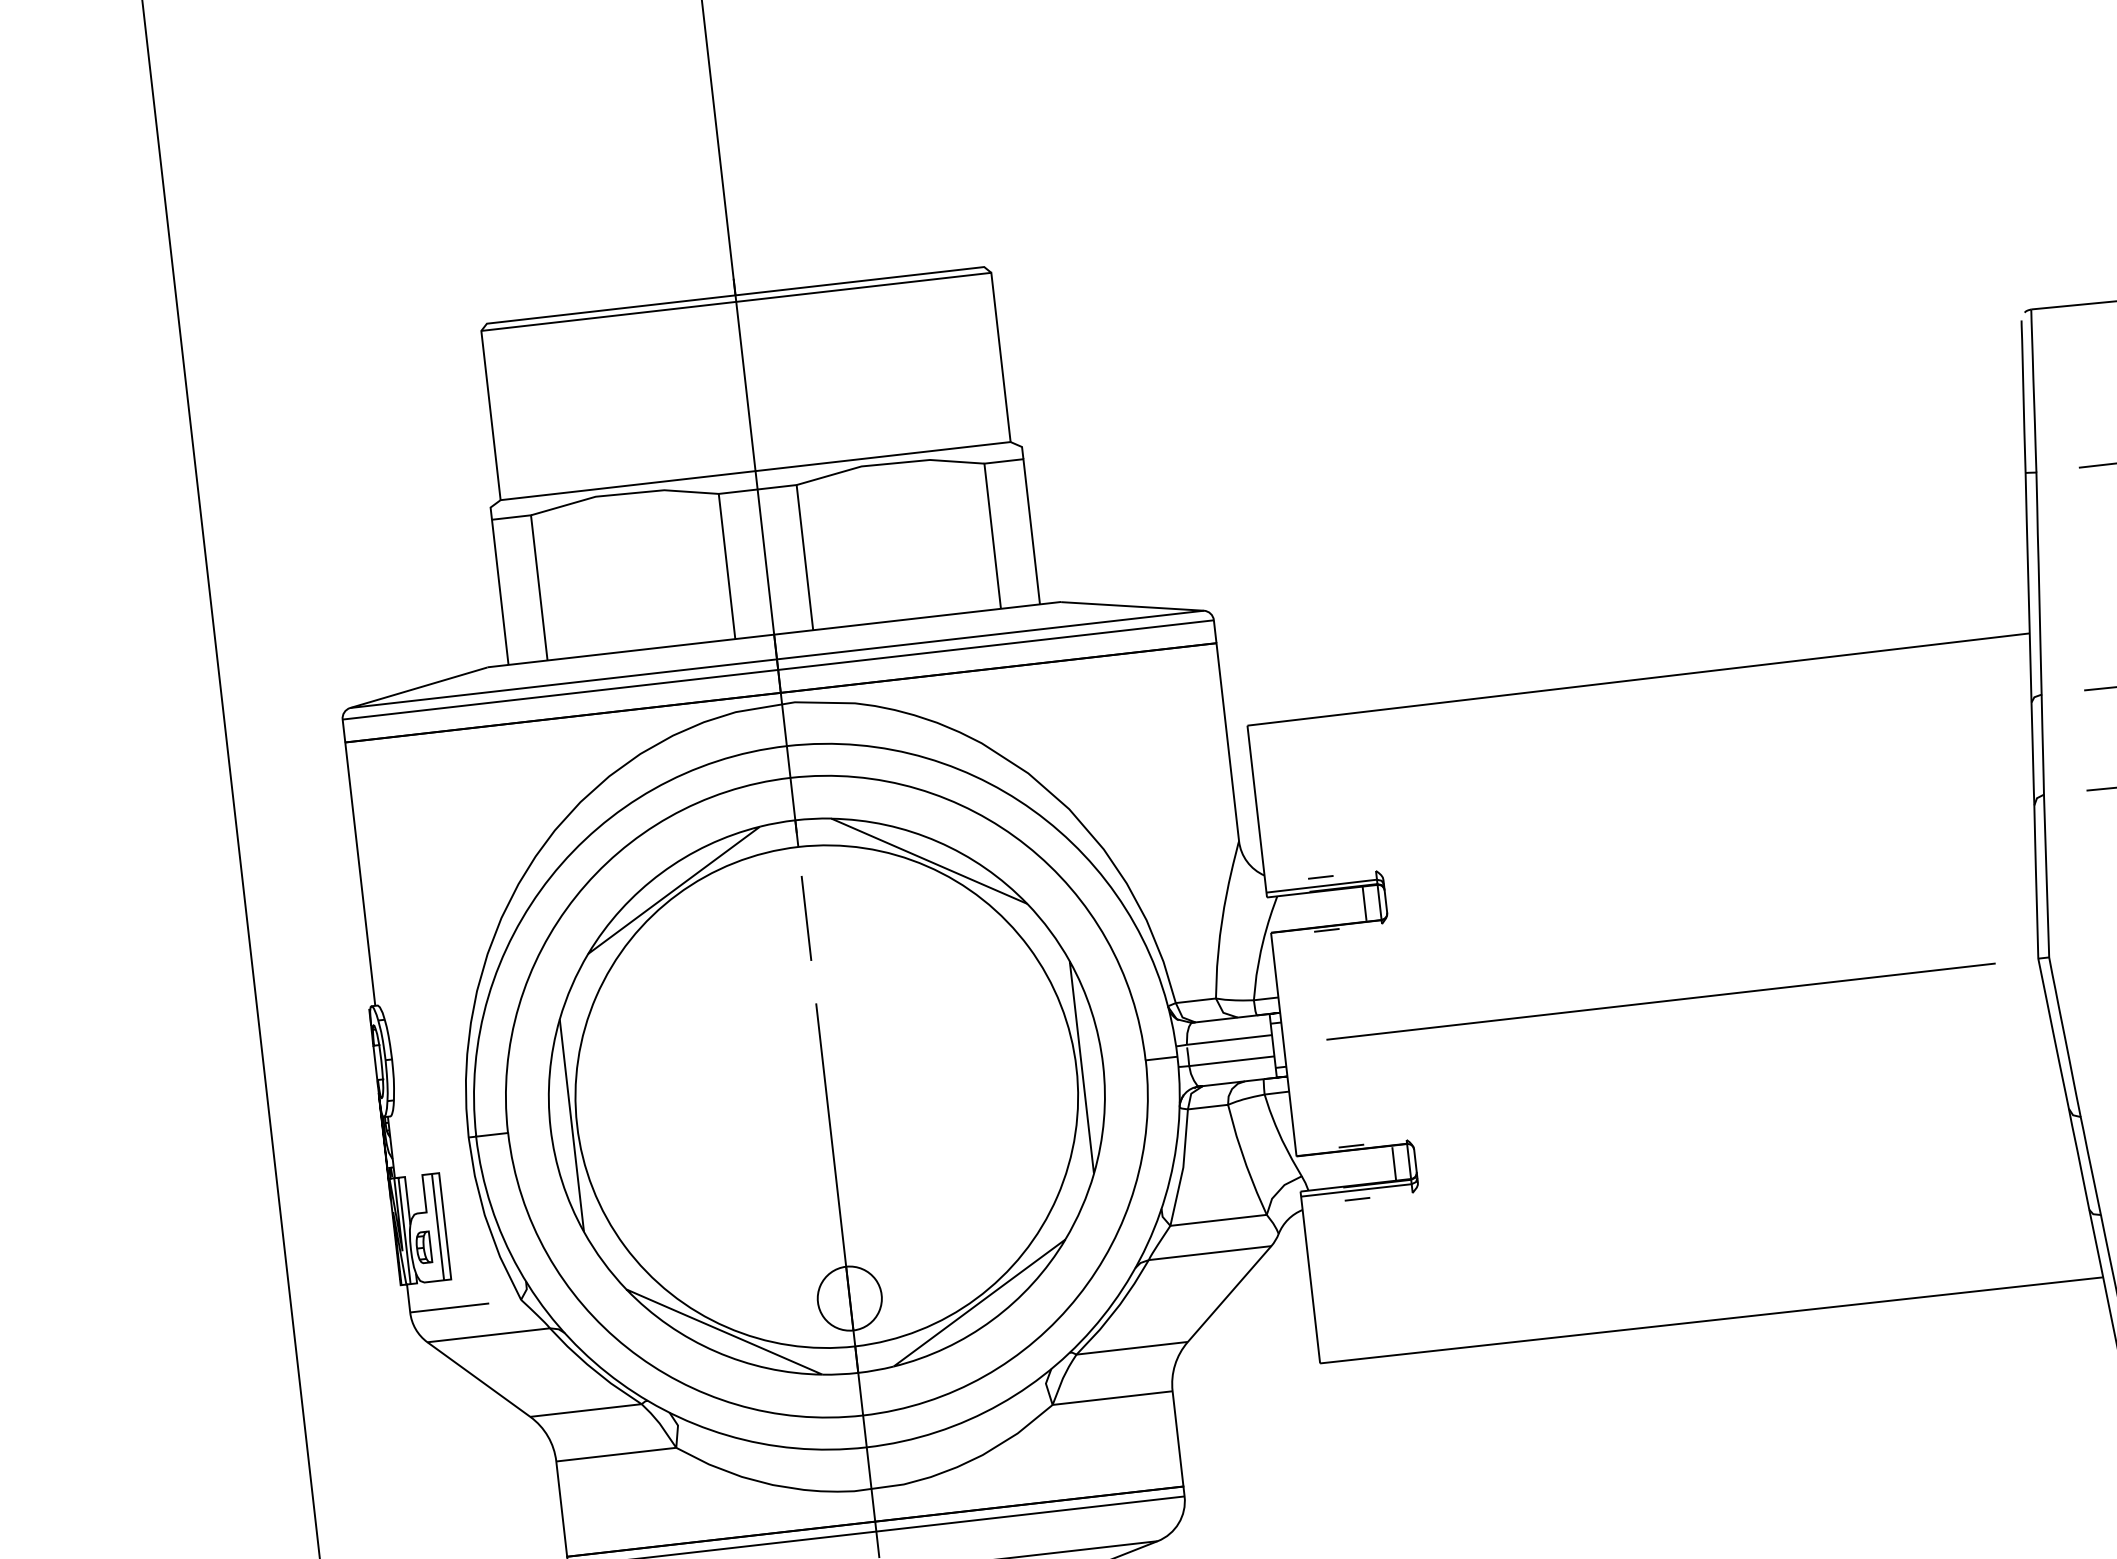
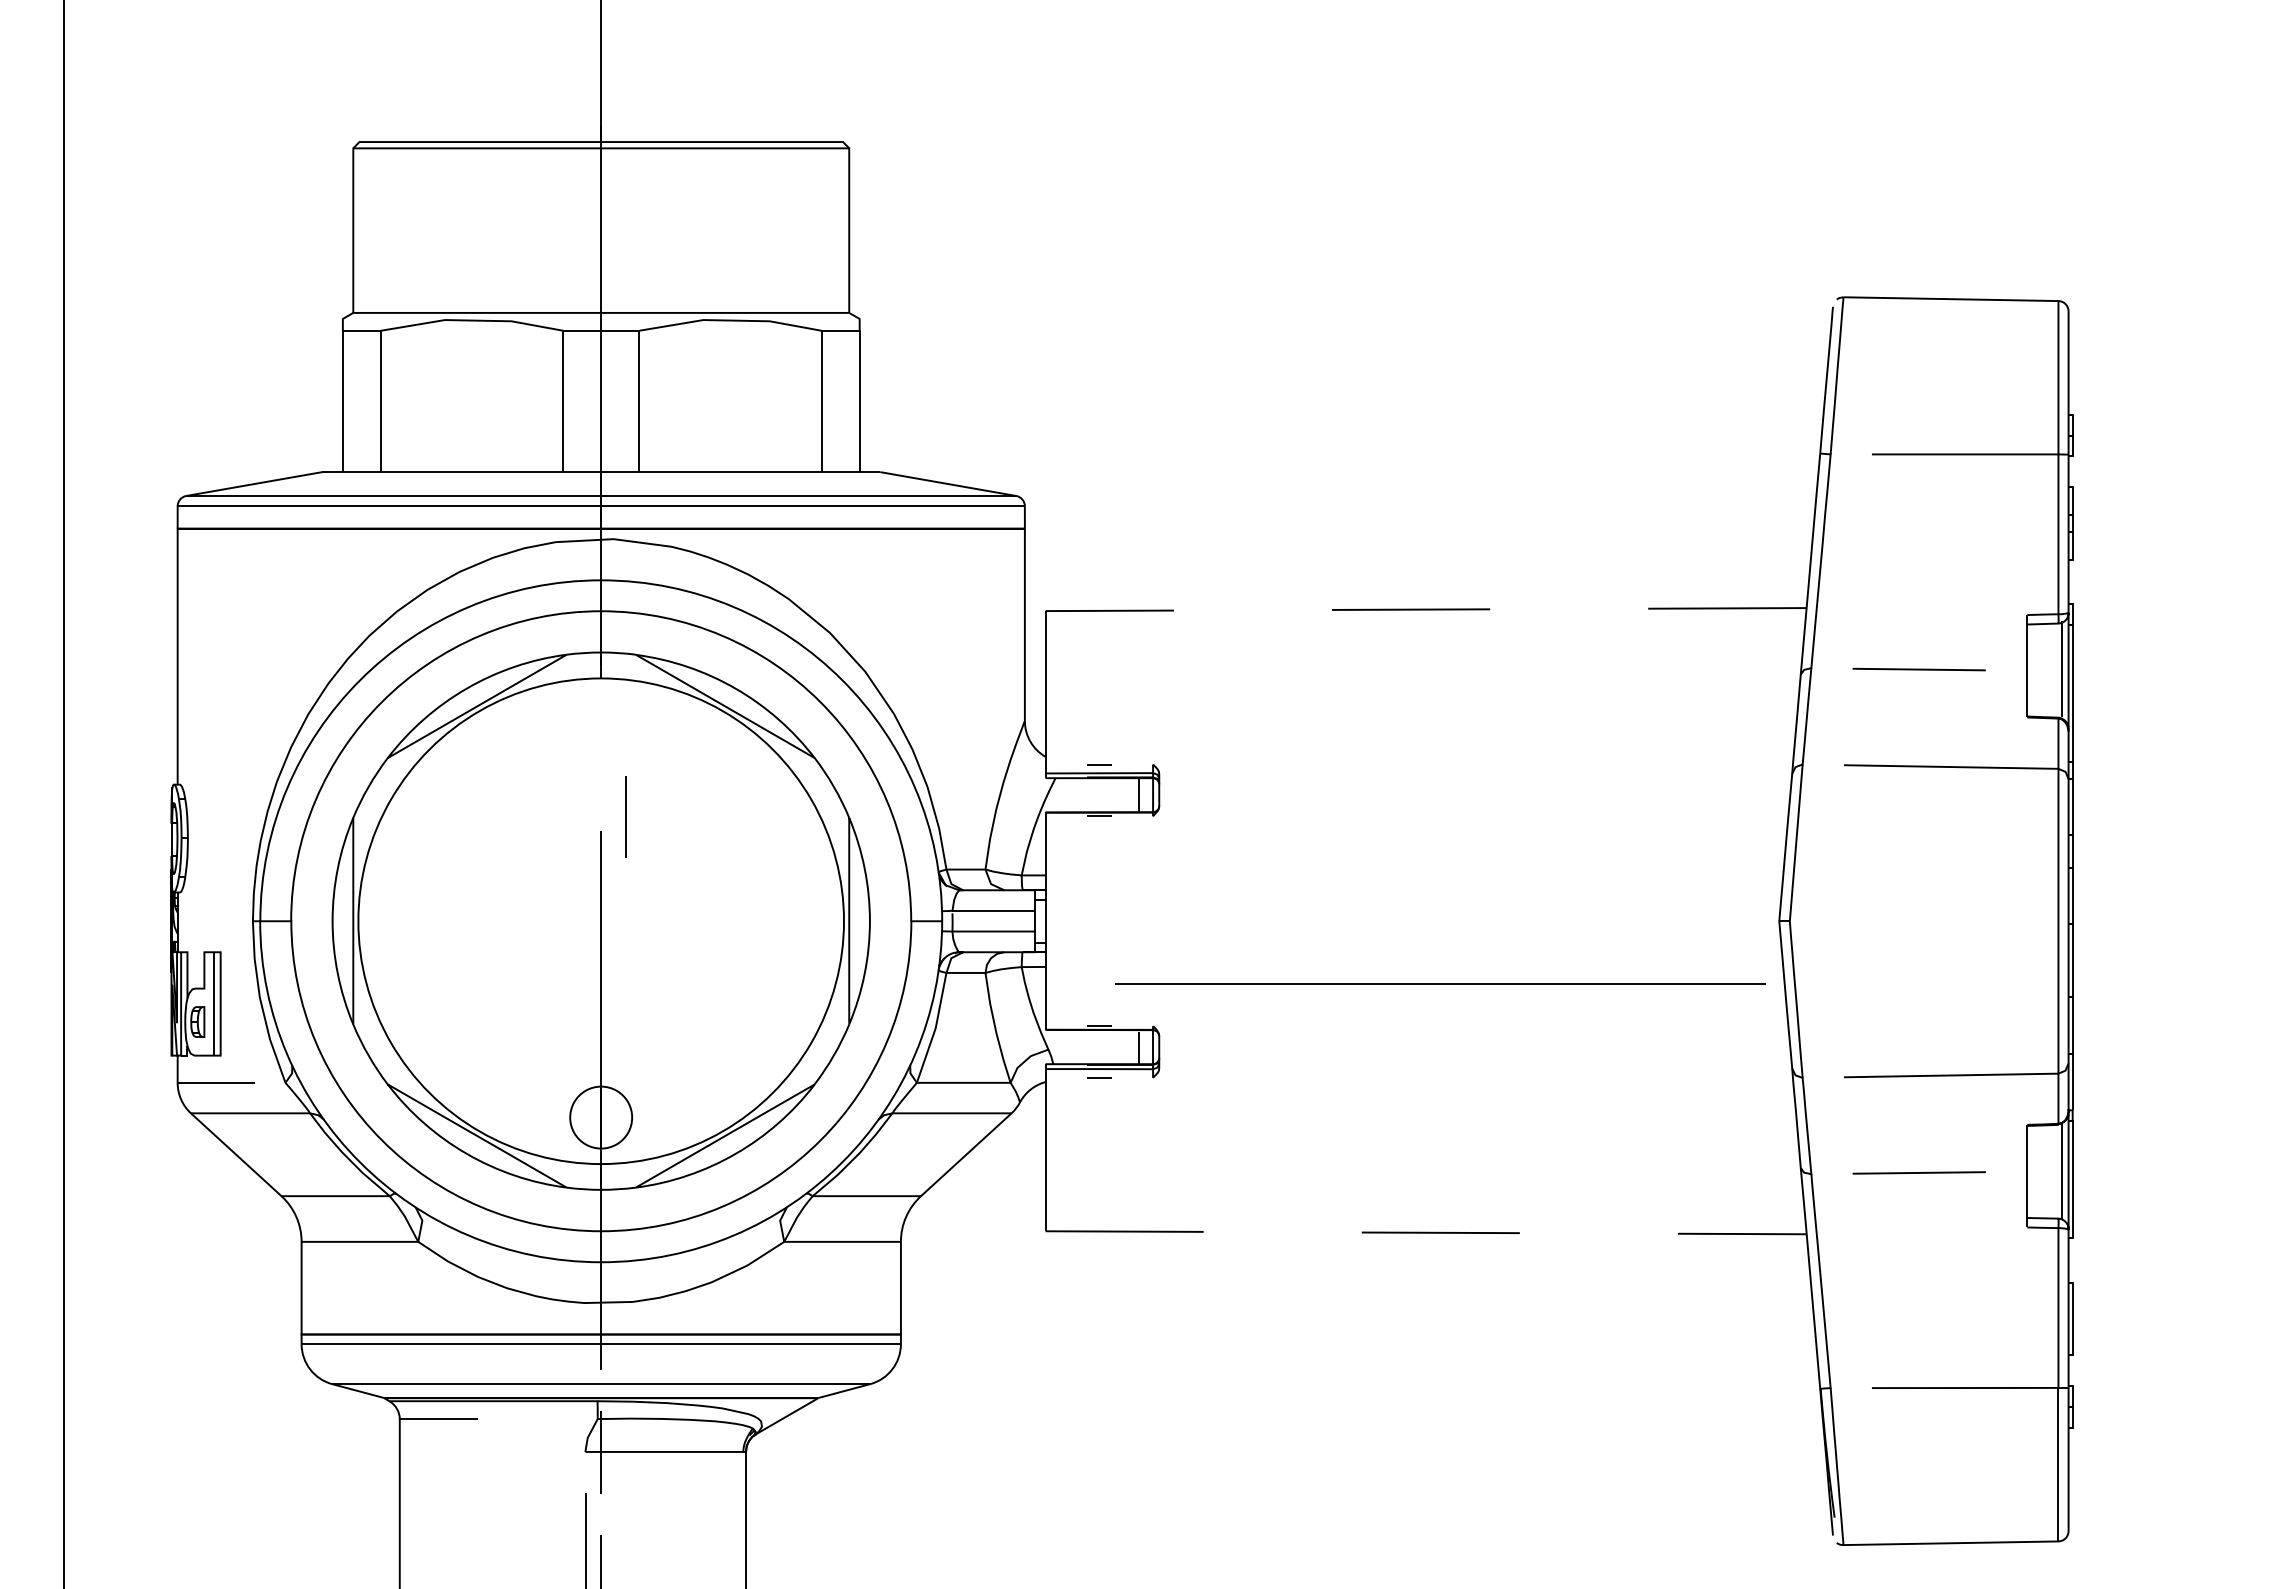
line: (1637, 679) -> (1425, 609), solid -> dashed
line: (805, 918) -> (625, 816), moved
line: (1661, 1000) -> (1440, 983), moved
line: (1711, 1320) -> (1426, 1232), solid -> dashed

